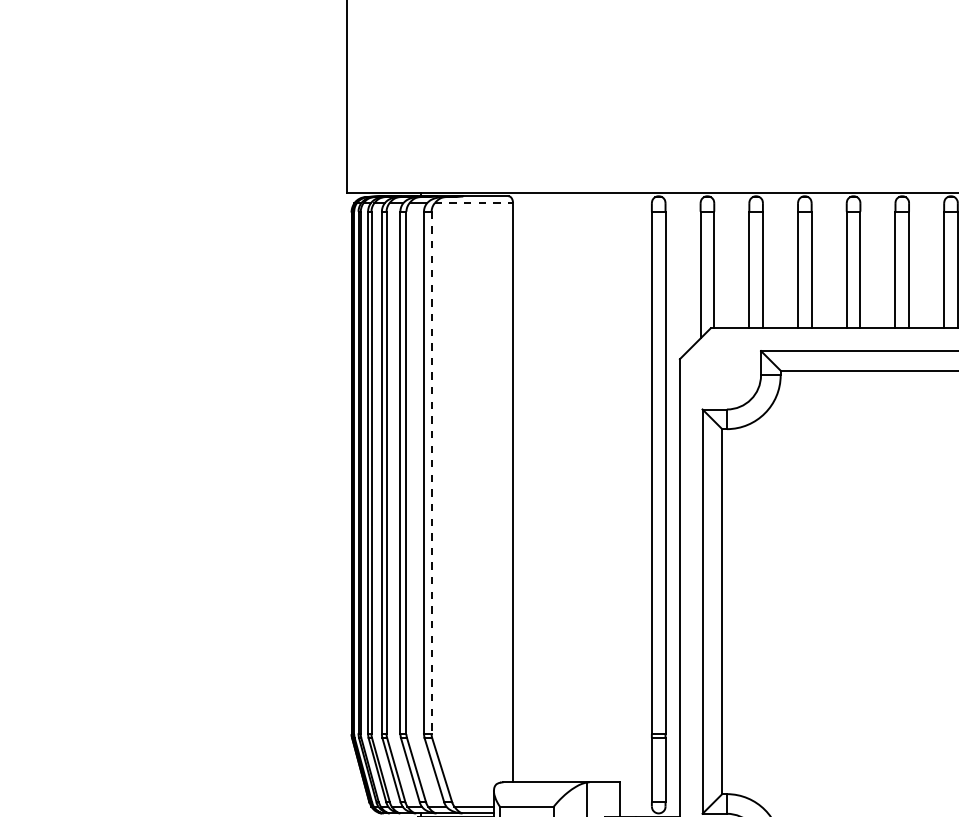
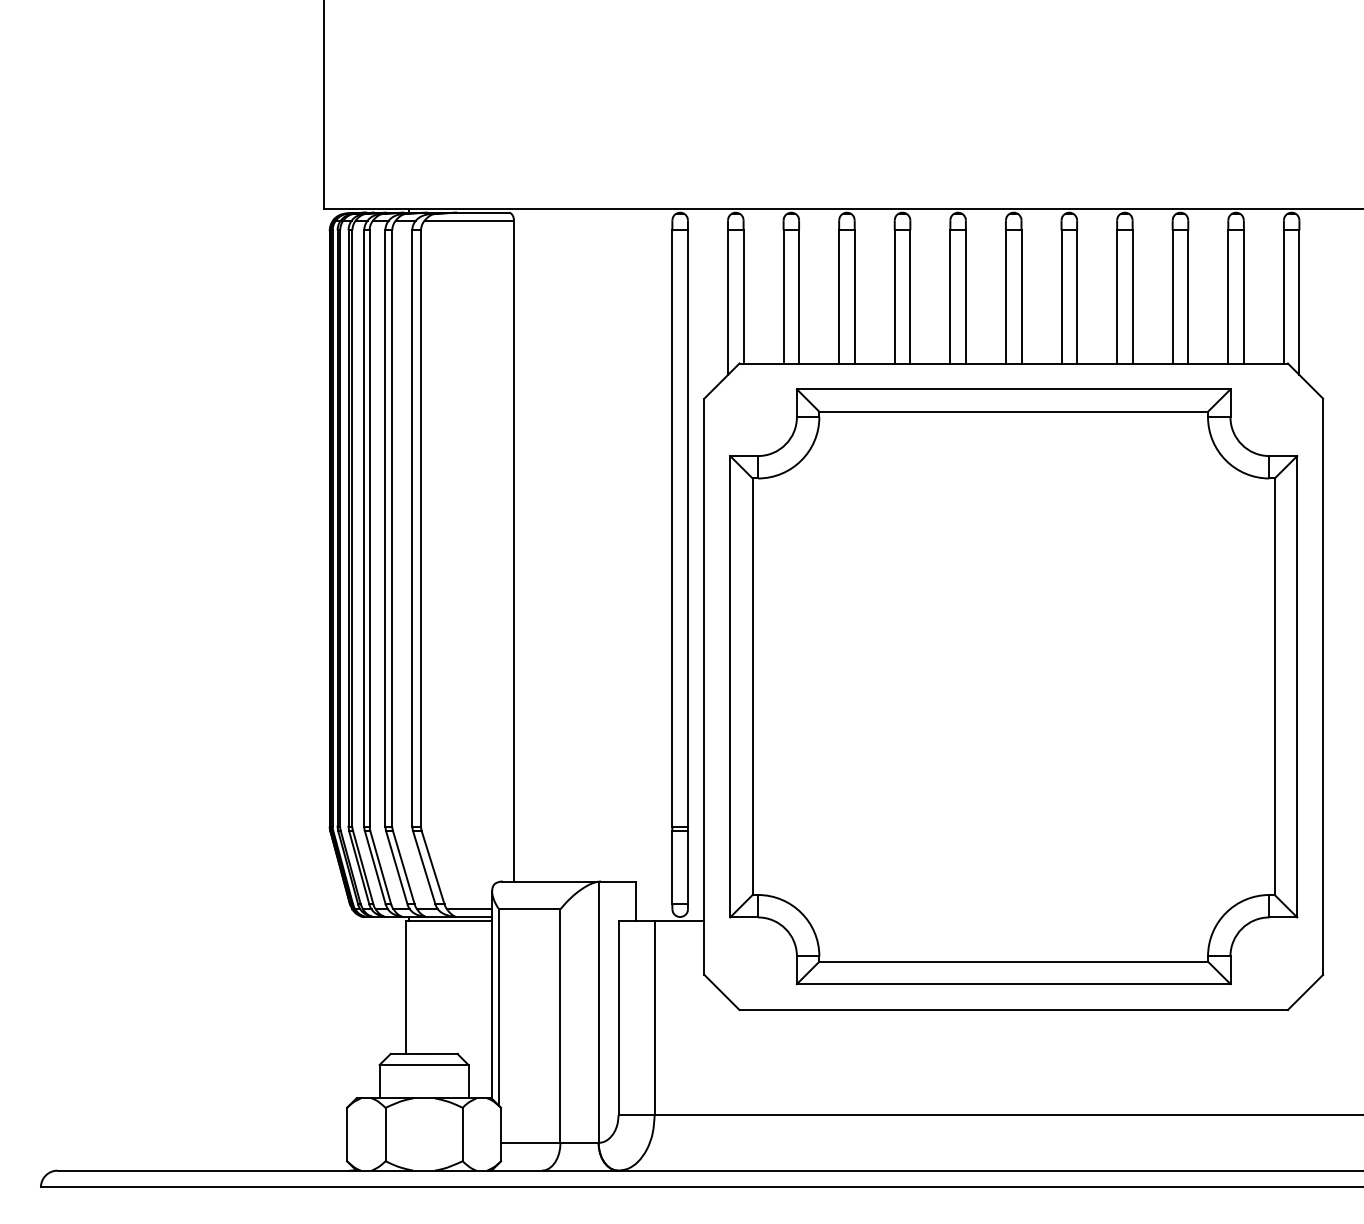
line: (474, 203) -> (469, 220), dashed -> solid
line: (431, 472) -> (420, 528), dashed -> solid

